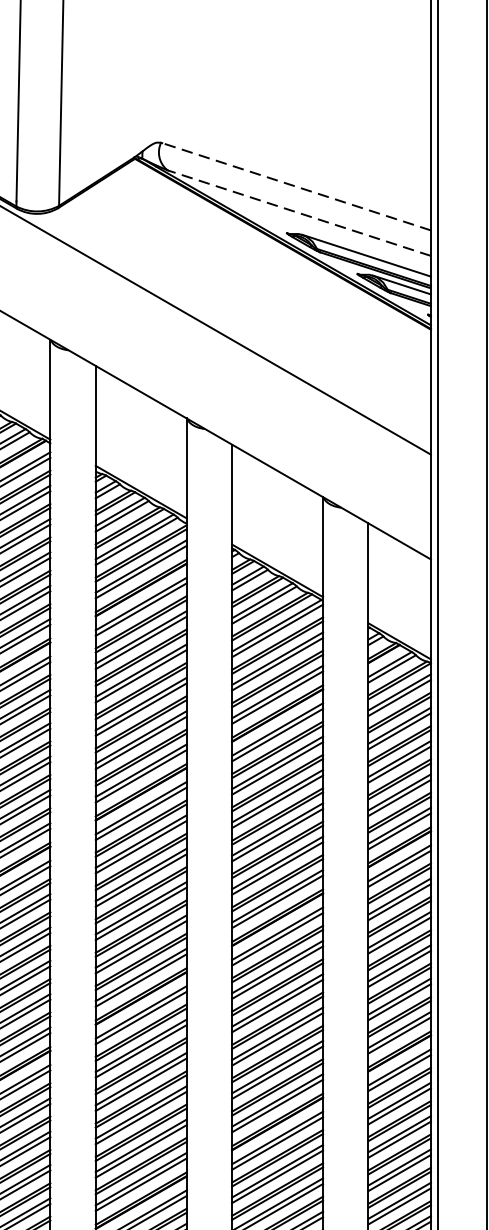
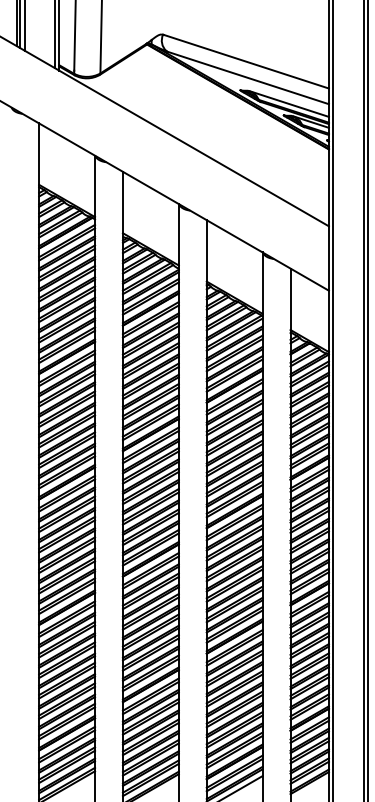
line: (296, 186) -> (246, 61), dashed -> solid
line: (300, 212) -> (248, 77), dashed -> solid

